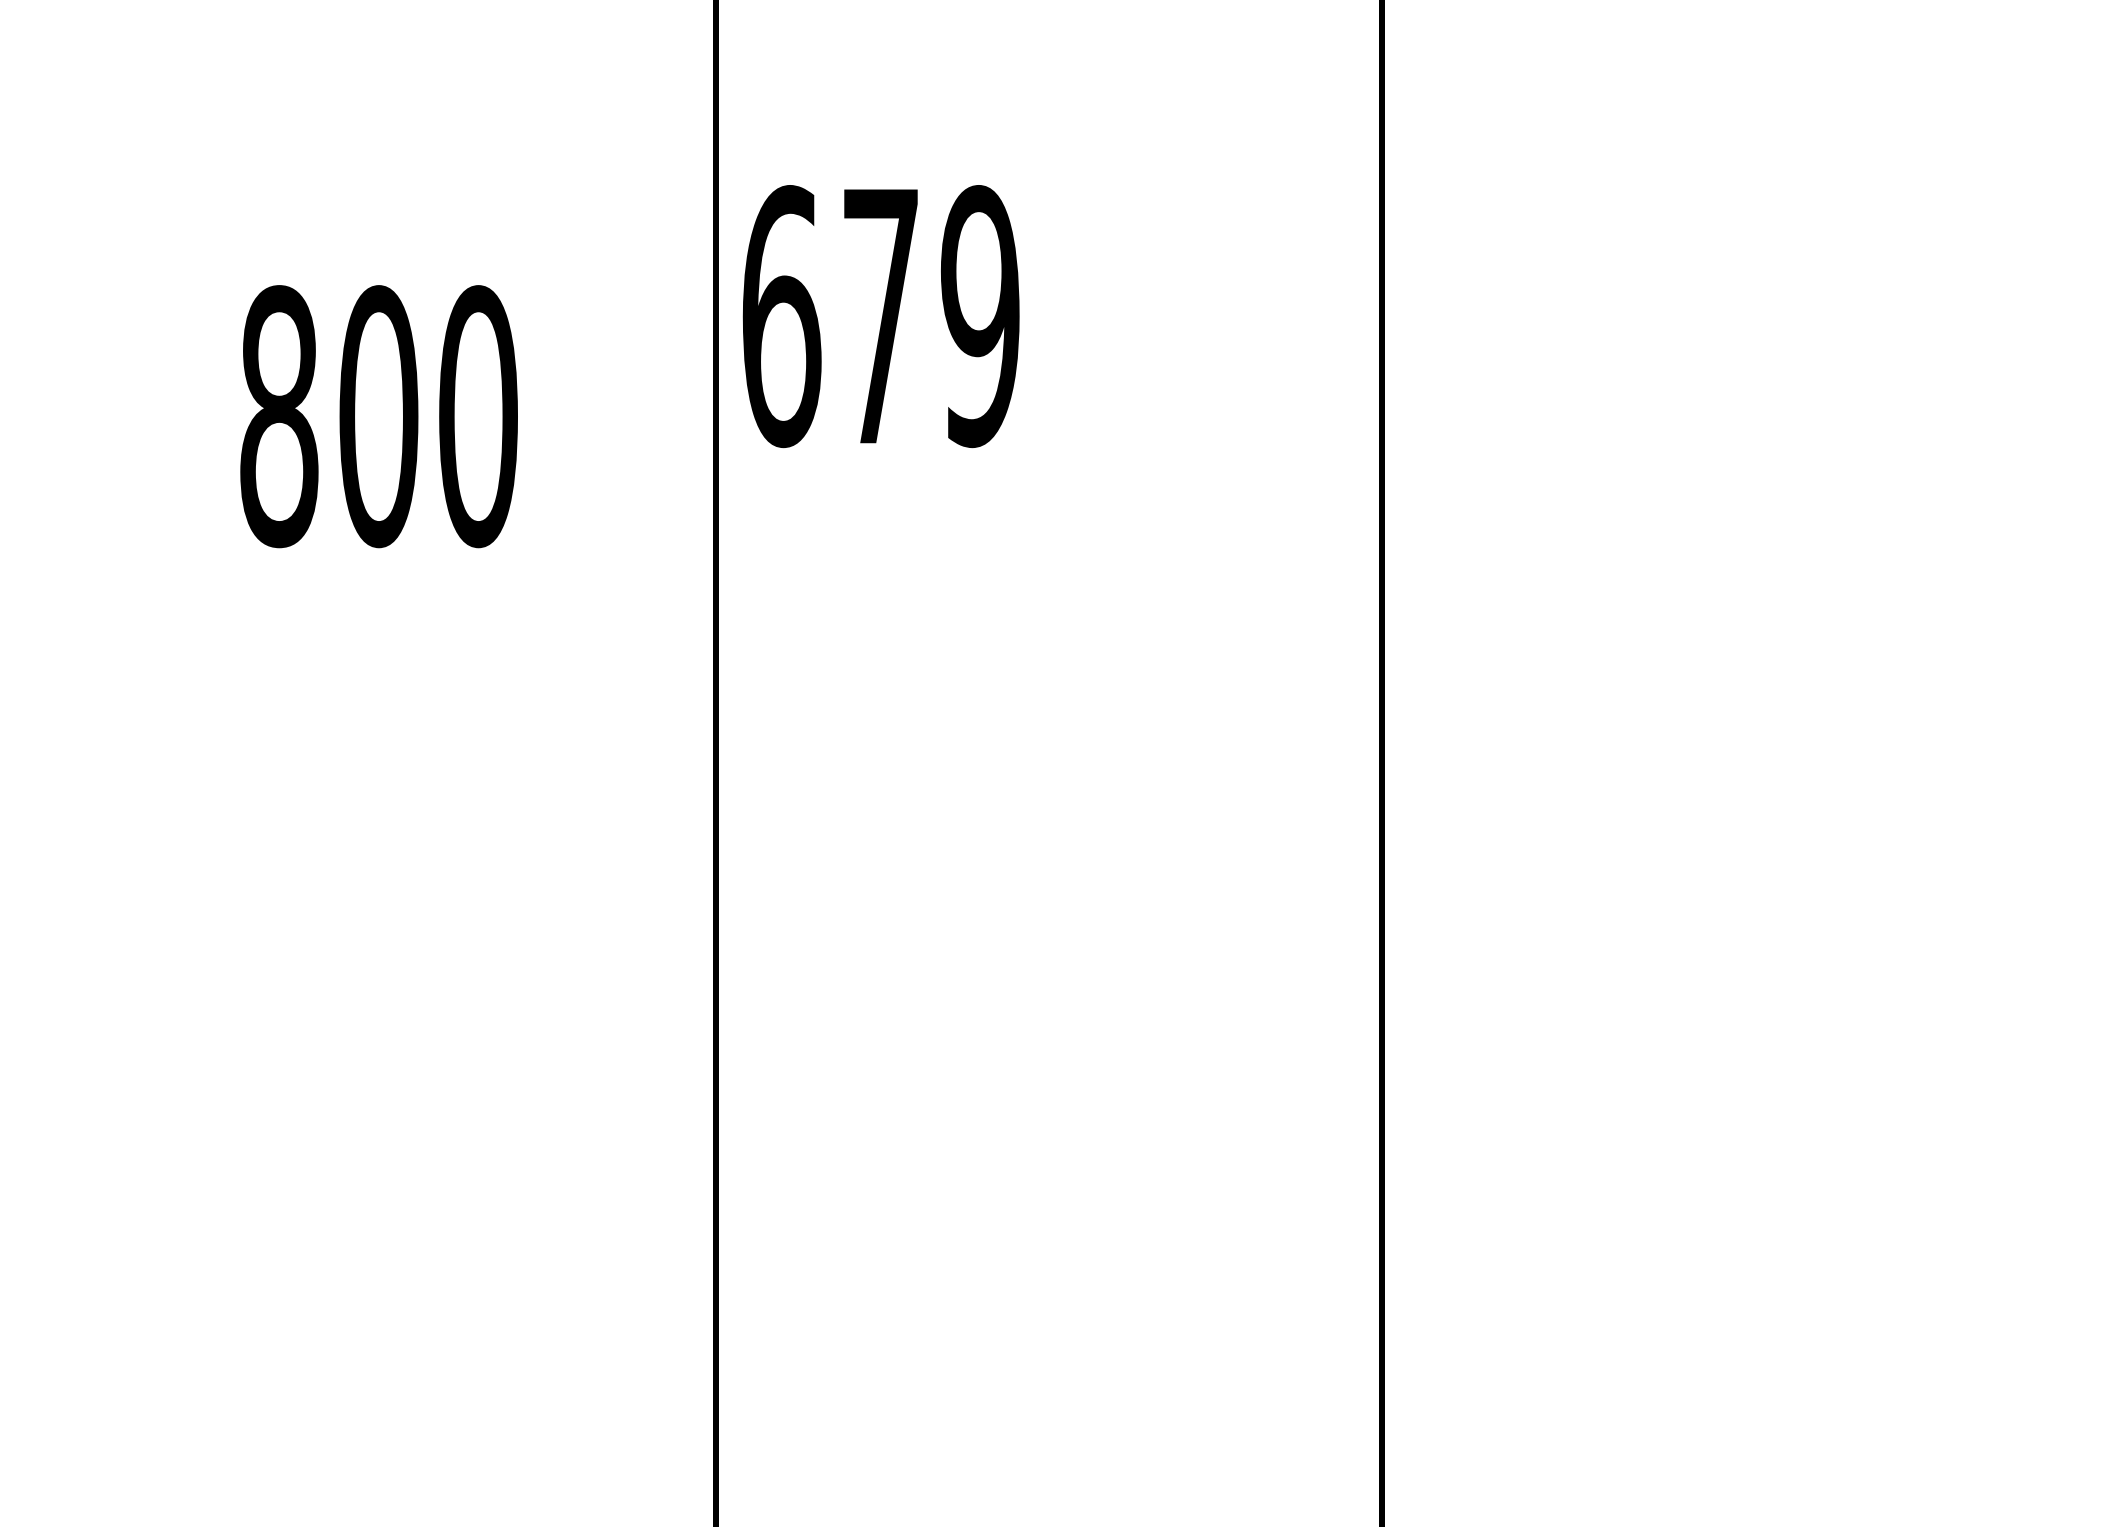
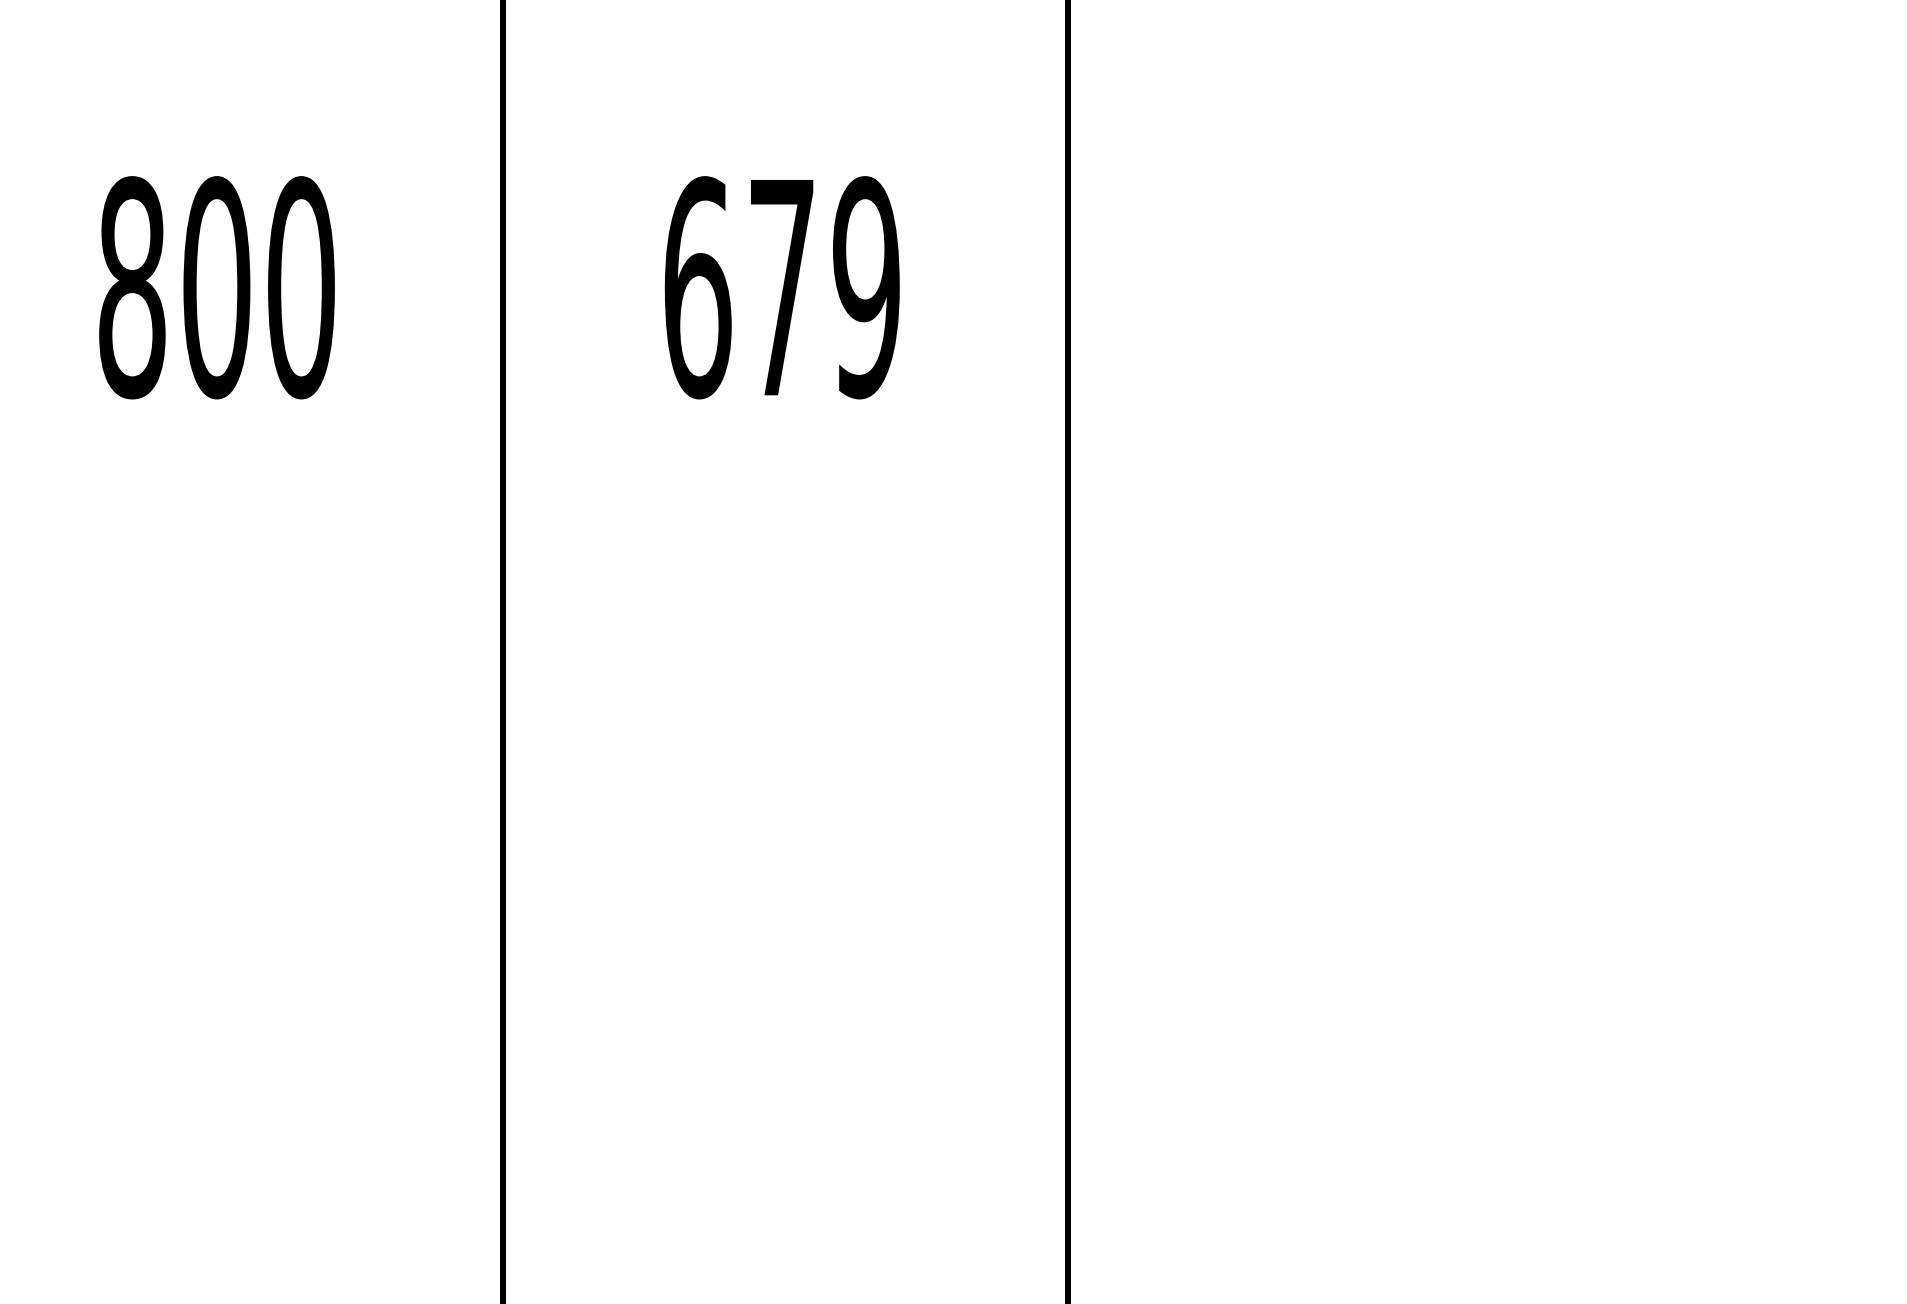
text: (880, 316) -> (781, 287), moved

